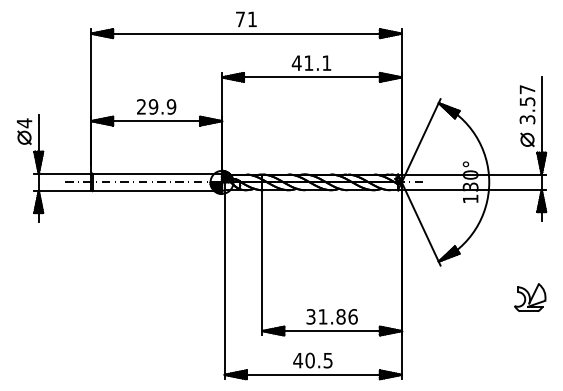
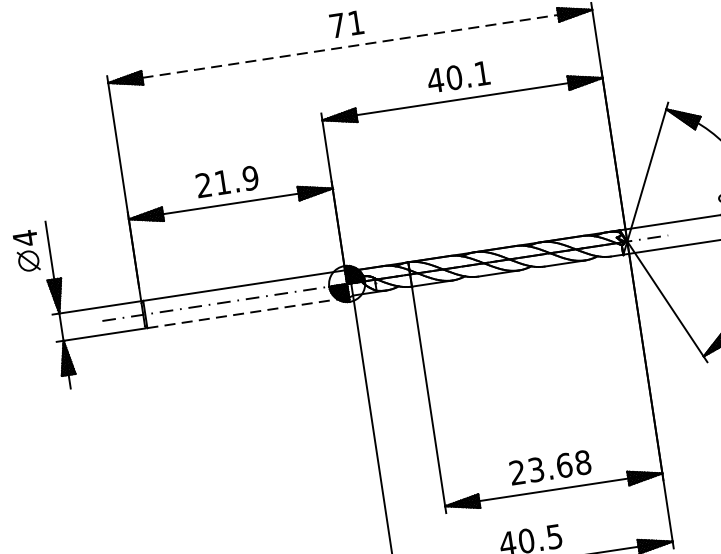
line: (247, 33) -> (351, 45), solid -> dashed
text: (308, 62) -> (453, 76), 41.1 -> 40.1
text: (153, 106) -> (222, 181), 29.9 -> 21.9
line: (157, 191) -> (248, 313), solid -> dashed
text: (331, 316) -> (549, 467), 31.86 -> 23.68

